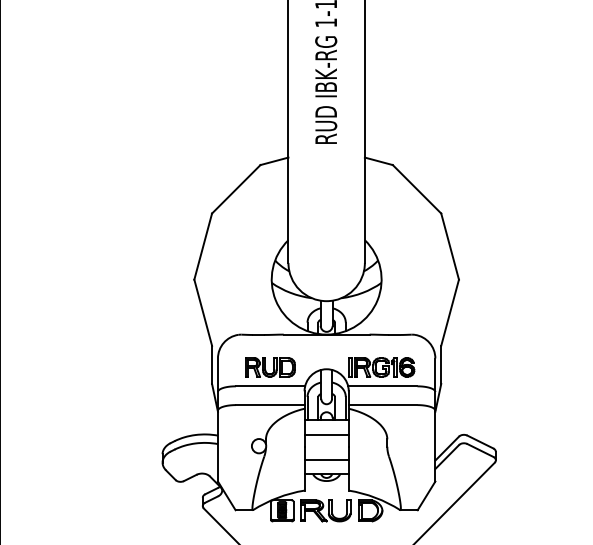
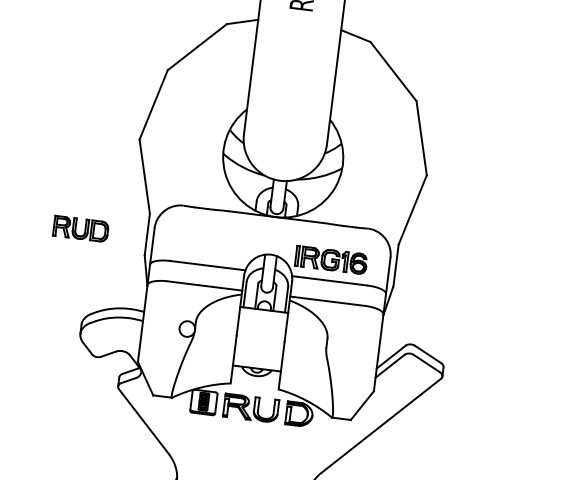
part: (270, 367) -> (81, 229), moved
line: (326, 434) -> (262, 325), removed
line: (326, 459) -> (258, 352), removed

